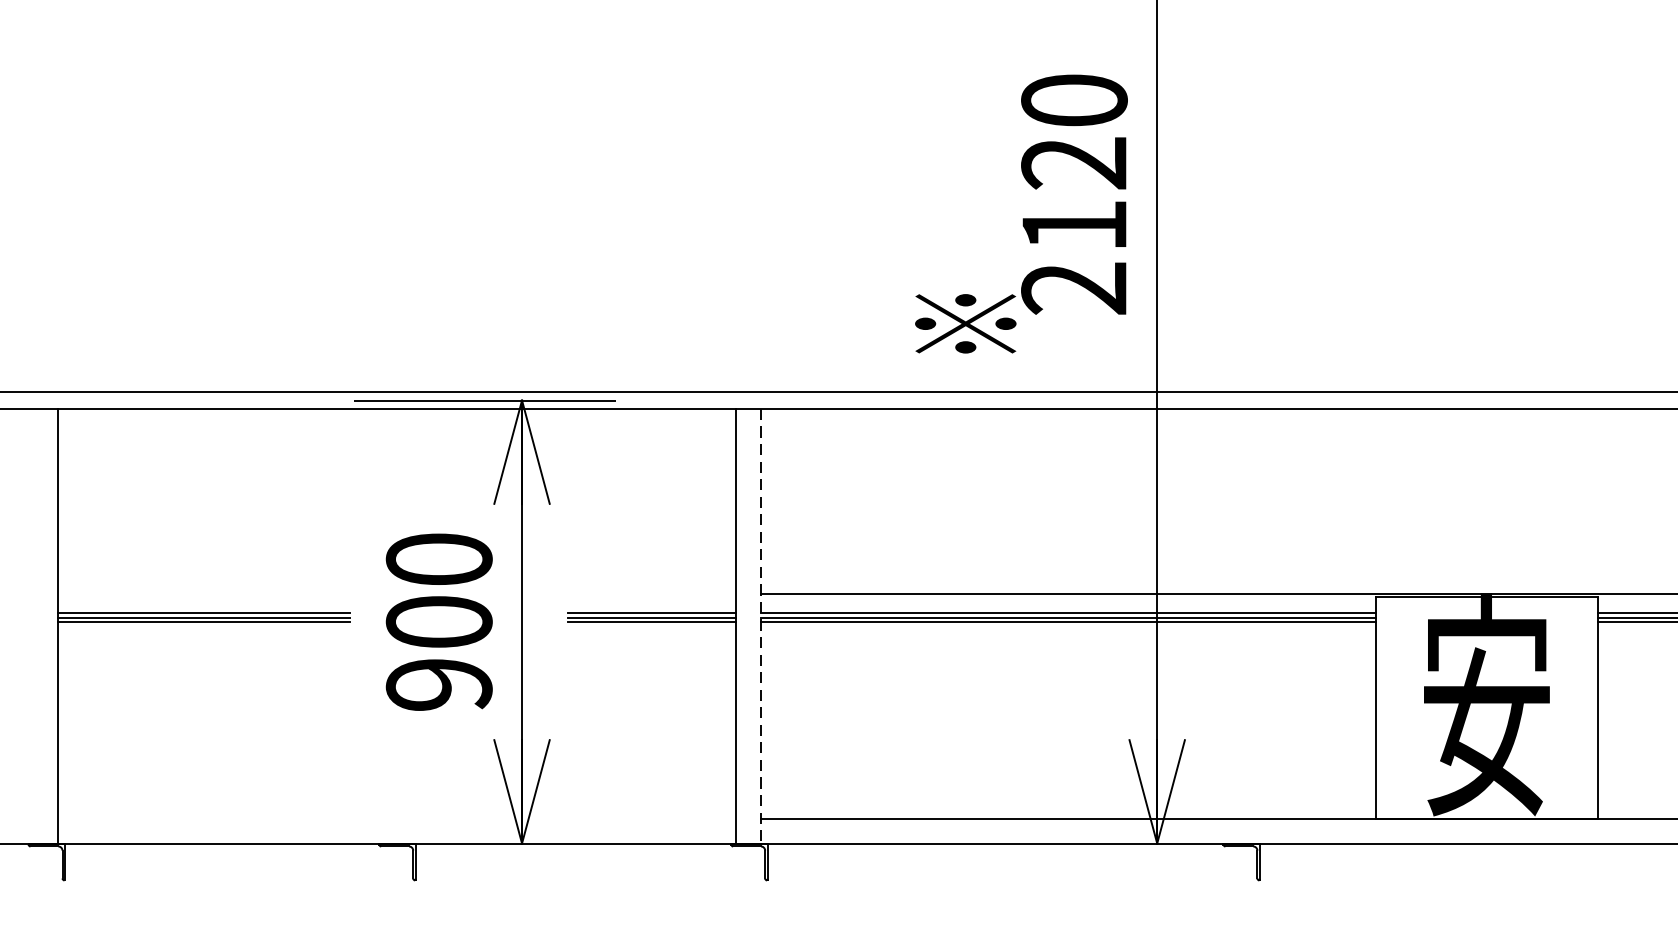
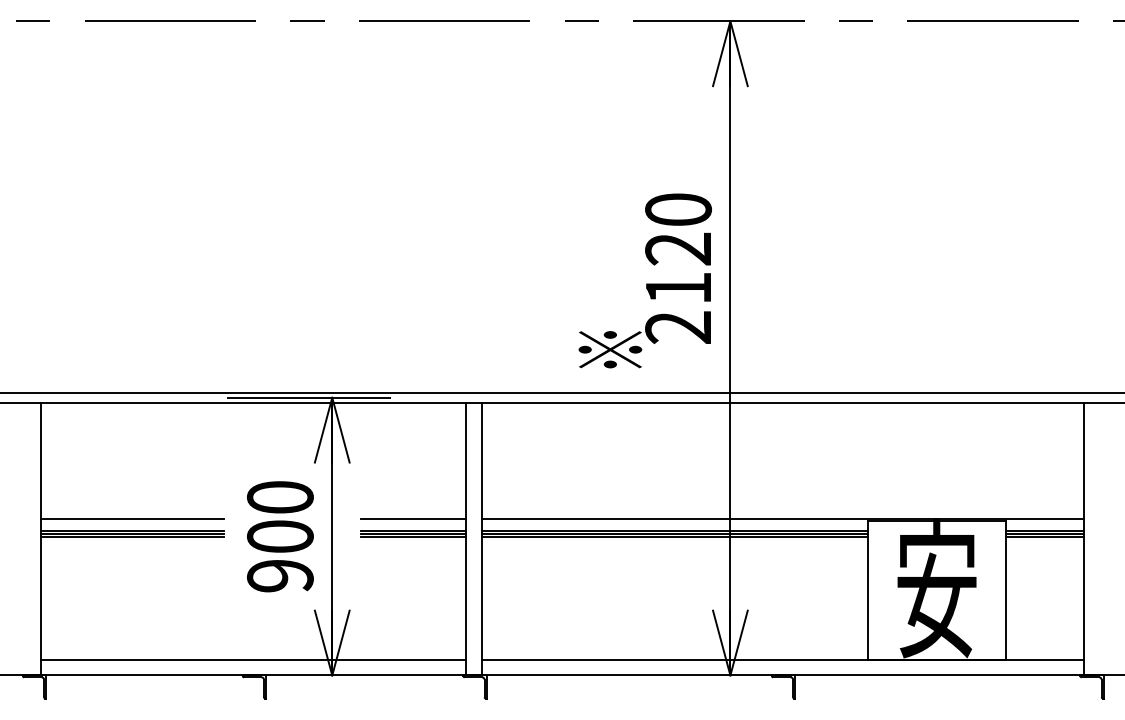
line: (203, 594) -> (132, 519), added
line: (651, 594) -> (413, 519), added
line: (760, 626) -> (481, 539), dashed -> solid
line: (396, 819) -> (253, 660), added

